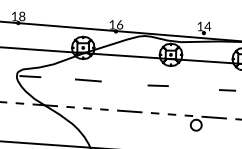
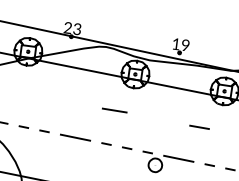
text: (116, 24) -> (73, 28), 16 -> 23
text: (207, 26) -> (185, 45), 14 -> 19
line: (87, 80) -> (28, 92), removed

